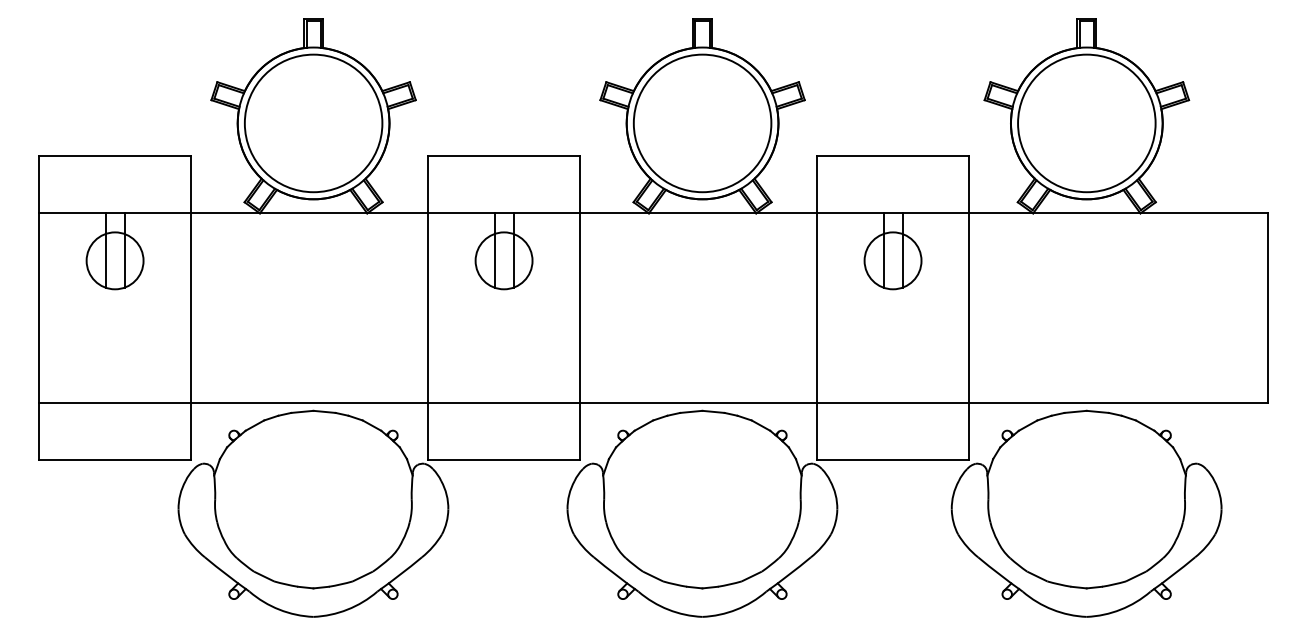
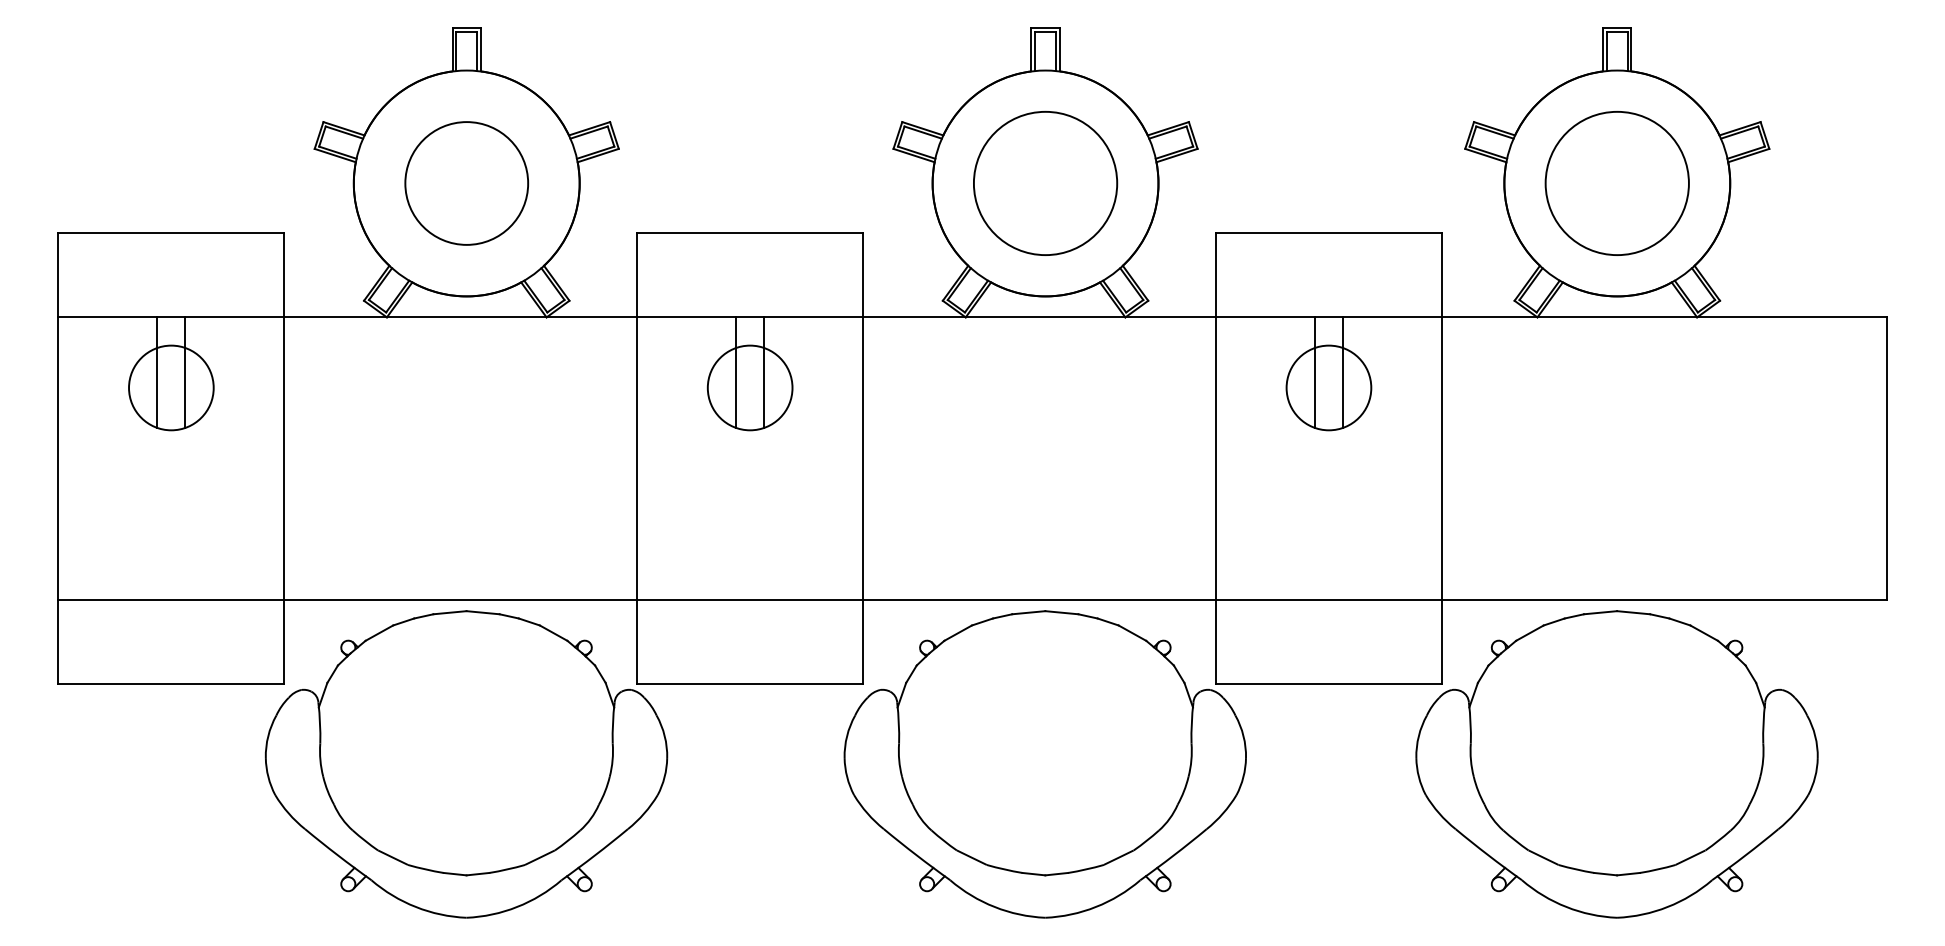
circle: (313, 123) -> (466, 183), size x0.6
circle: (702, 123) -> (1045, 183), size x0.7
circle: (1086, 123) -> (1616, 183), size x0.7

